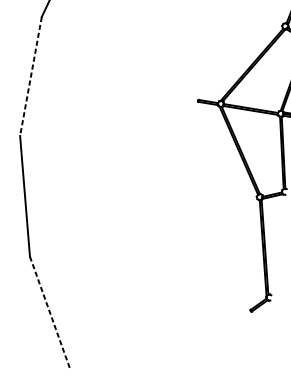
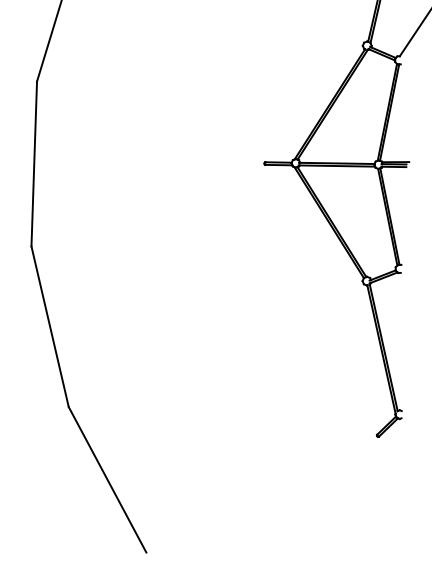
line: (31, 76) -> (34, 164), dashed -> solid
line: (50, 314) -> (107, 480), dashed -> solid

